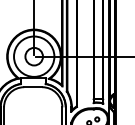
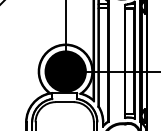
fill: (33, 56) -> (65, 71), added

